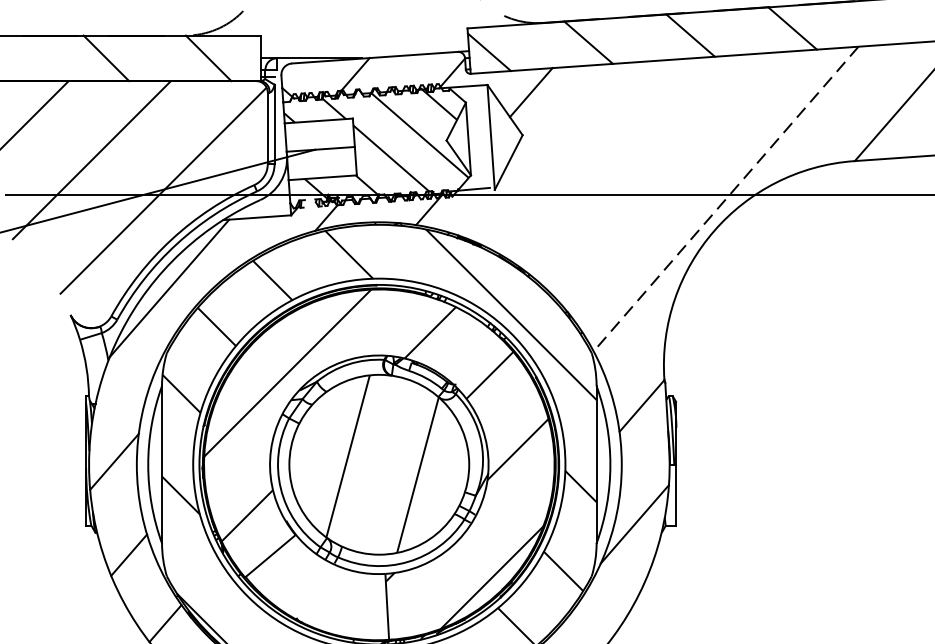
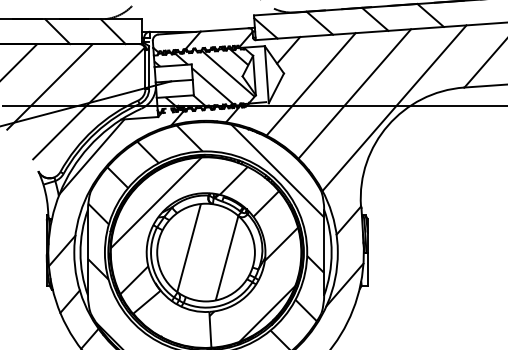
line: (571, 155) -> (310, 84), added
line: (652, 172) -> (354, 93), added
line: (726, 199) -> (394, 108), dashed -> solid

